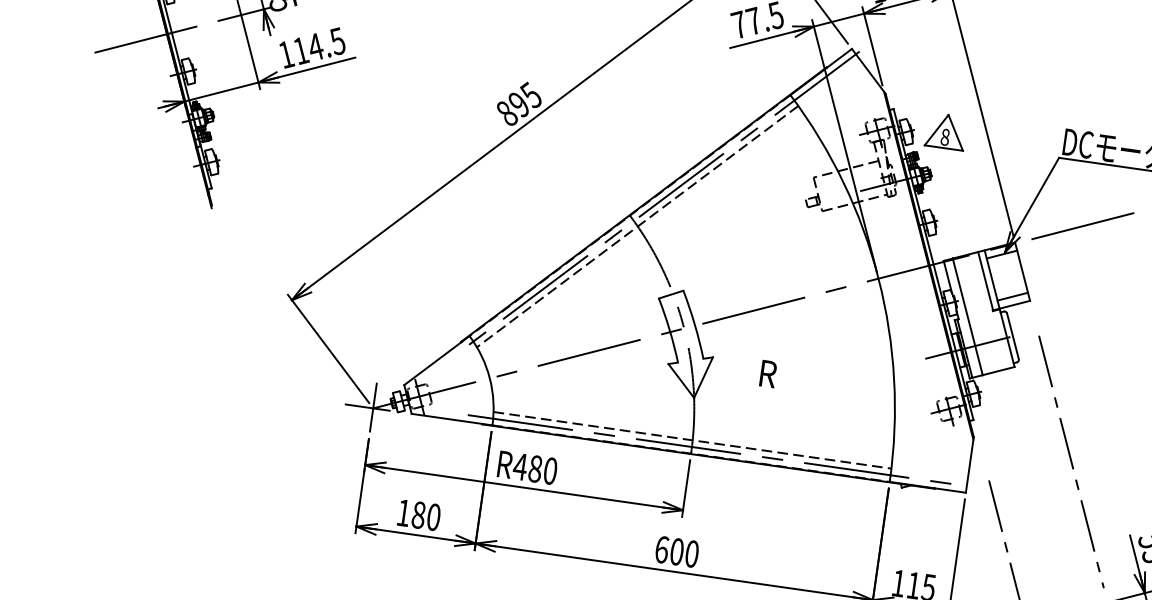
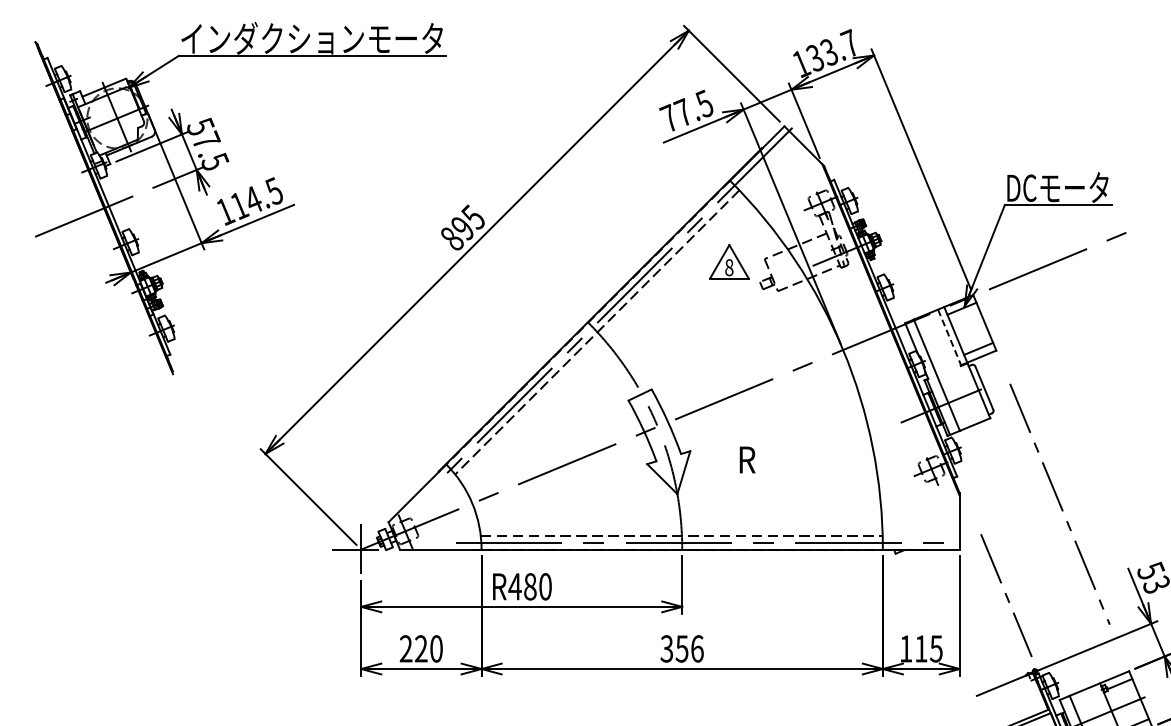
part: (946, 131) -> (729, 261), moved
line: (985, 281) -> (949, 337), solid -> dashed
text: (411, 513) -> (413, 648), 180 -> 220
text: (676, 551) -> (681, 648), 600 -> 356

